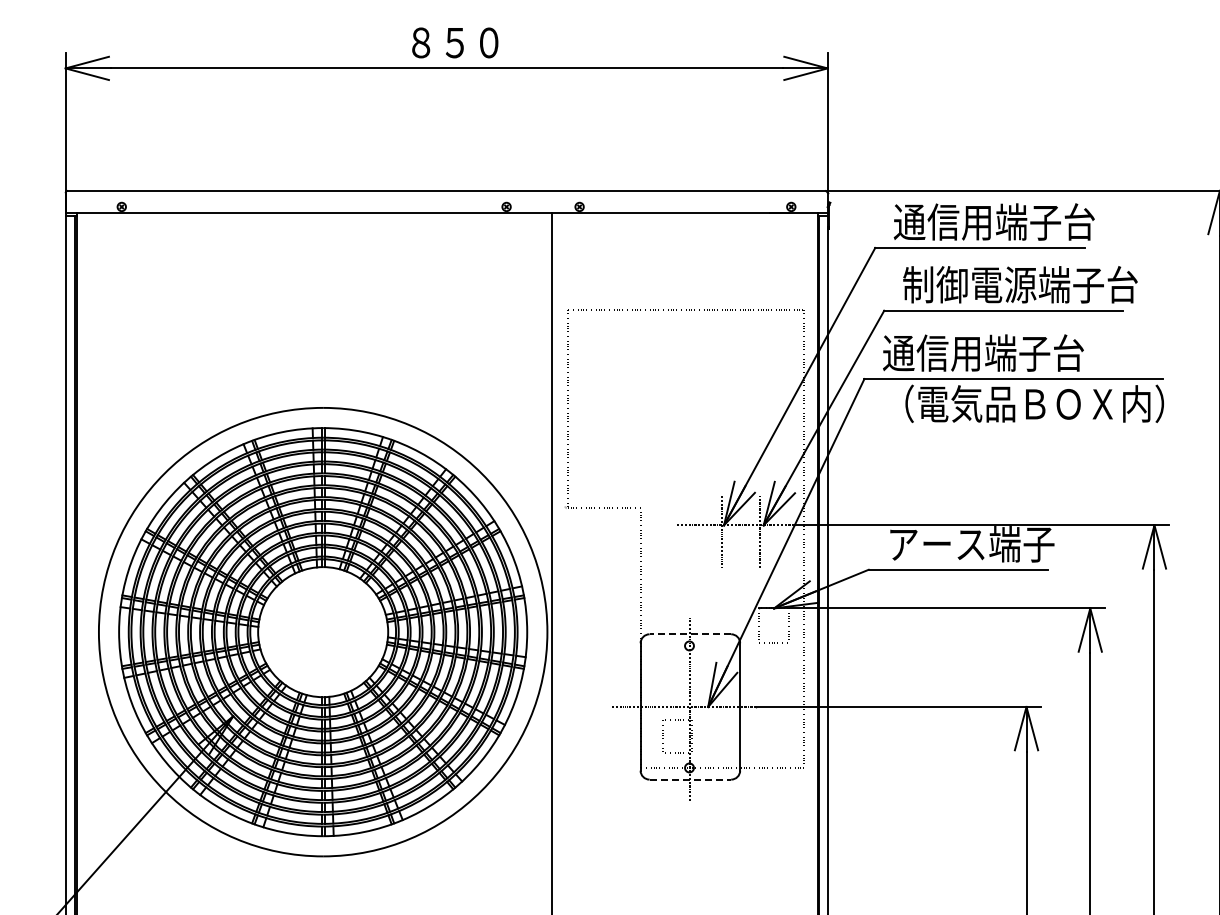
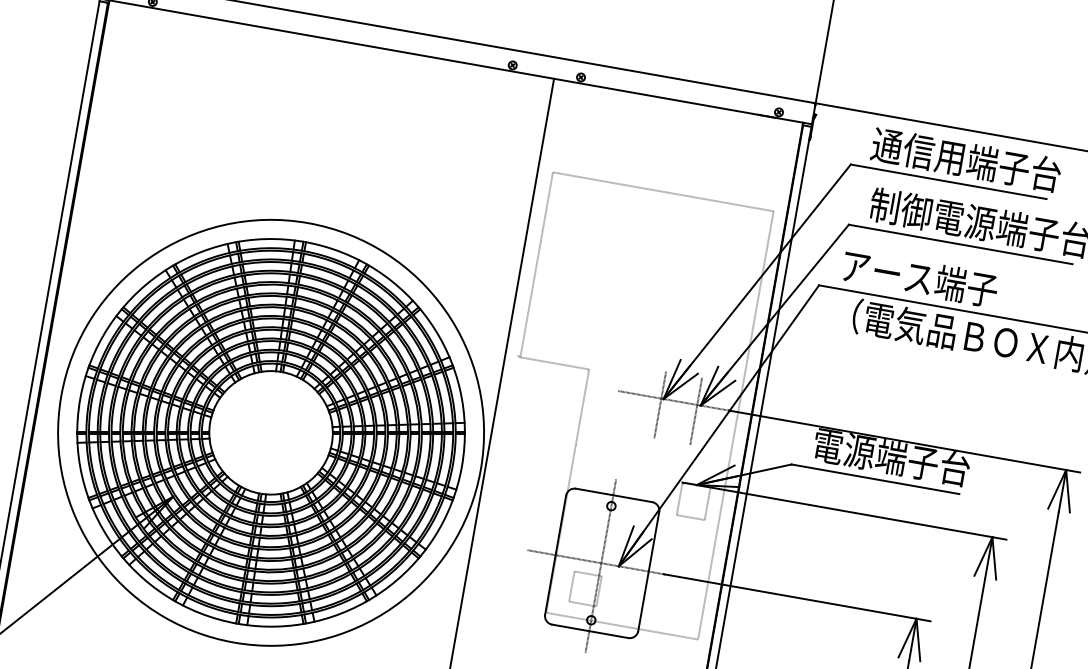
text: (983, 352) -> (934, 280), 通信用端子台 -> アース端子
text: (971, 544) -> (891, 457), アース端子 -> 電源端子台
line: (690, 634) -> (614, 495), dashed -> solid
line: (690, 779) -> (590, 631), dashed -> solid

